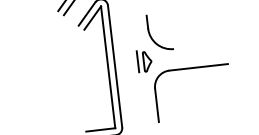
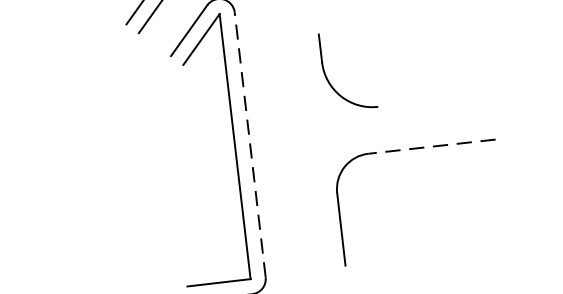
part: (143, 61) -> (311, 133), removed
line: (115, 66) -> (251, 144), solid -> dashed
line: (198, 67) -> (431, 147), solid -> dashed

